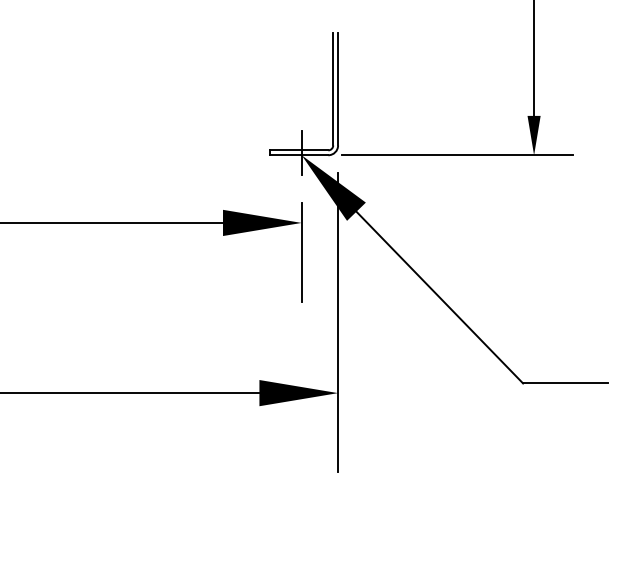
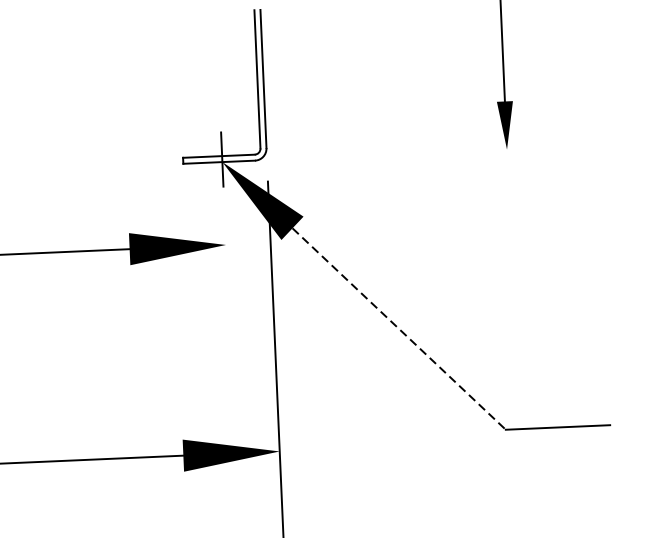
line: (457, 155) -> (413, 154), removed
line: (301, 251) -> (227, 279), removed
line: (439, 297) -> (398, 328), solid -> dashed

